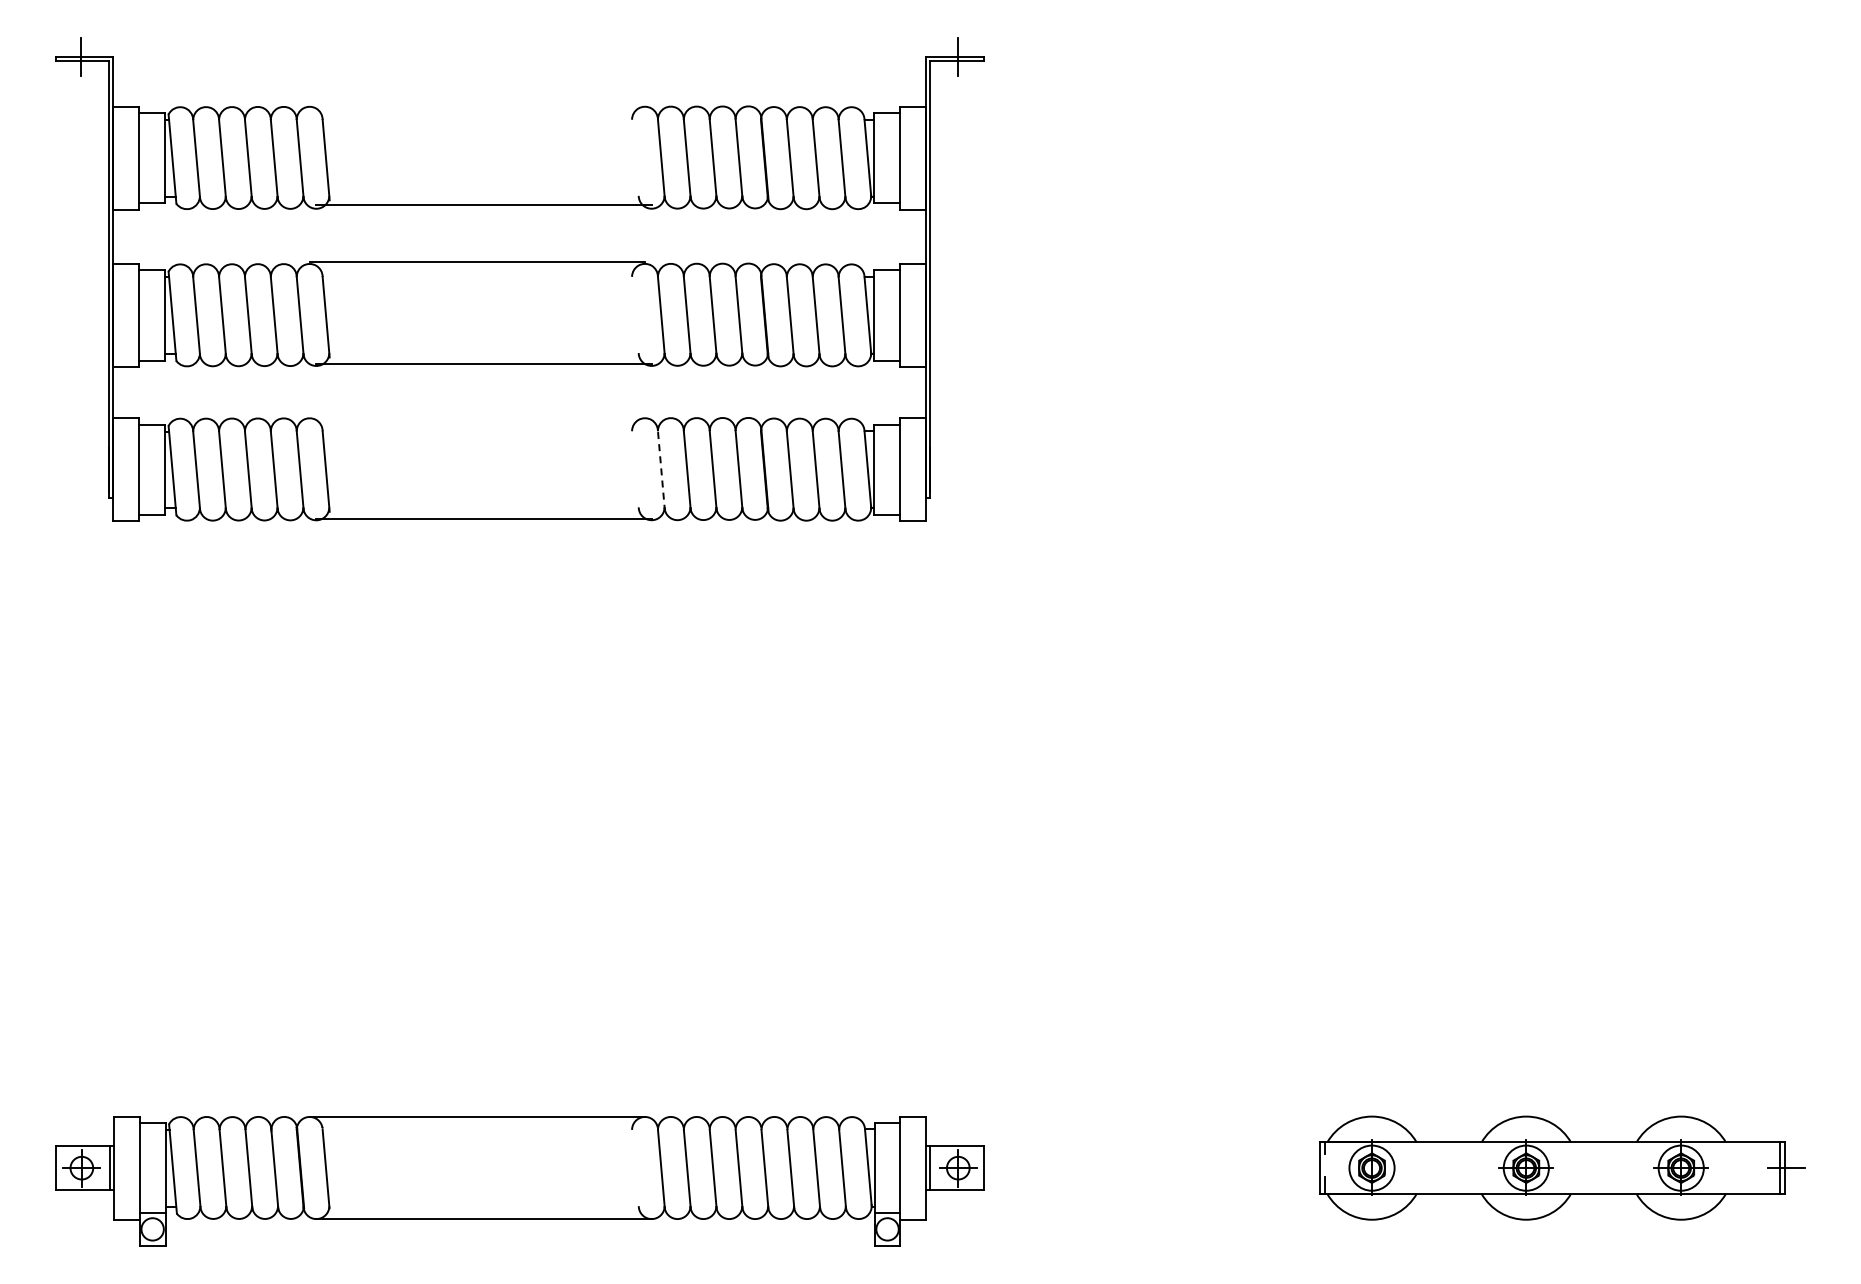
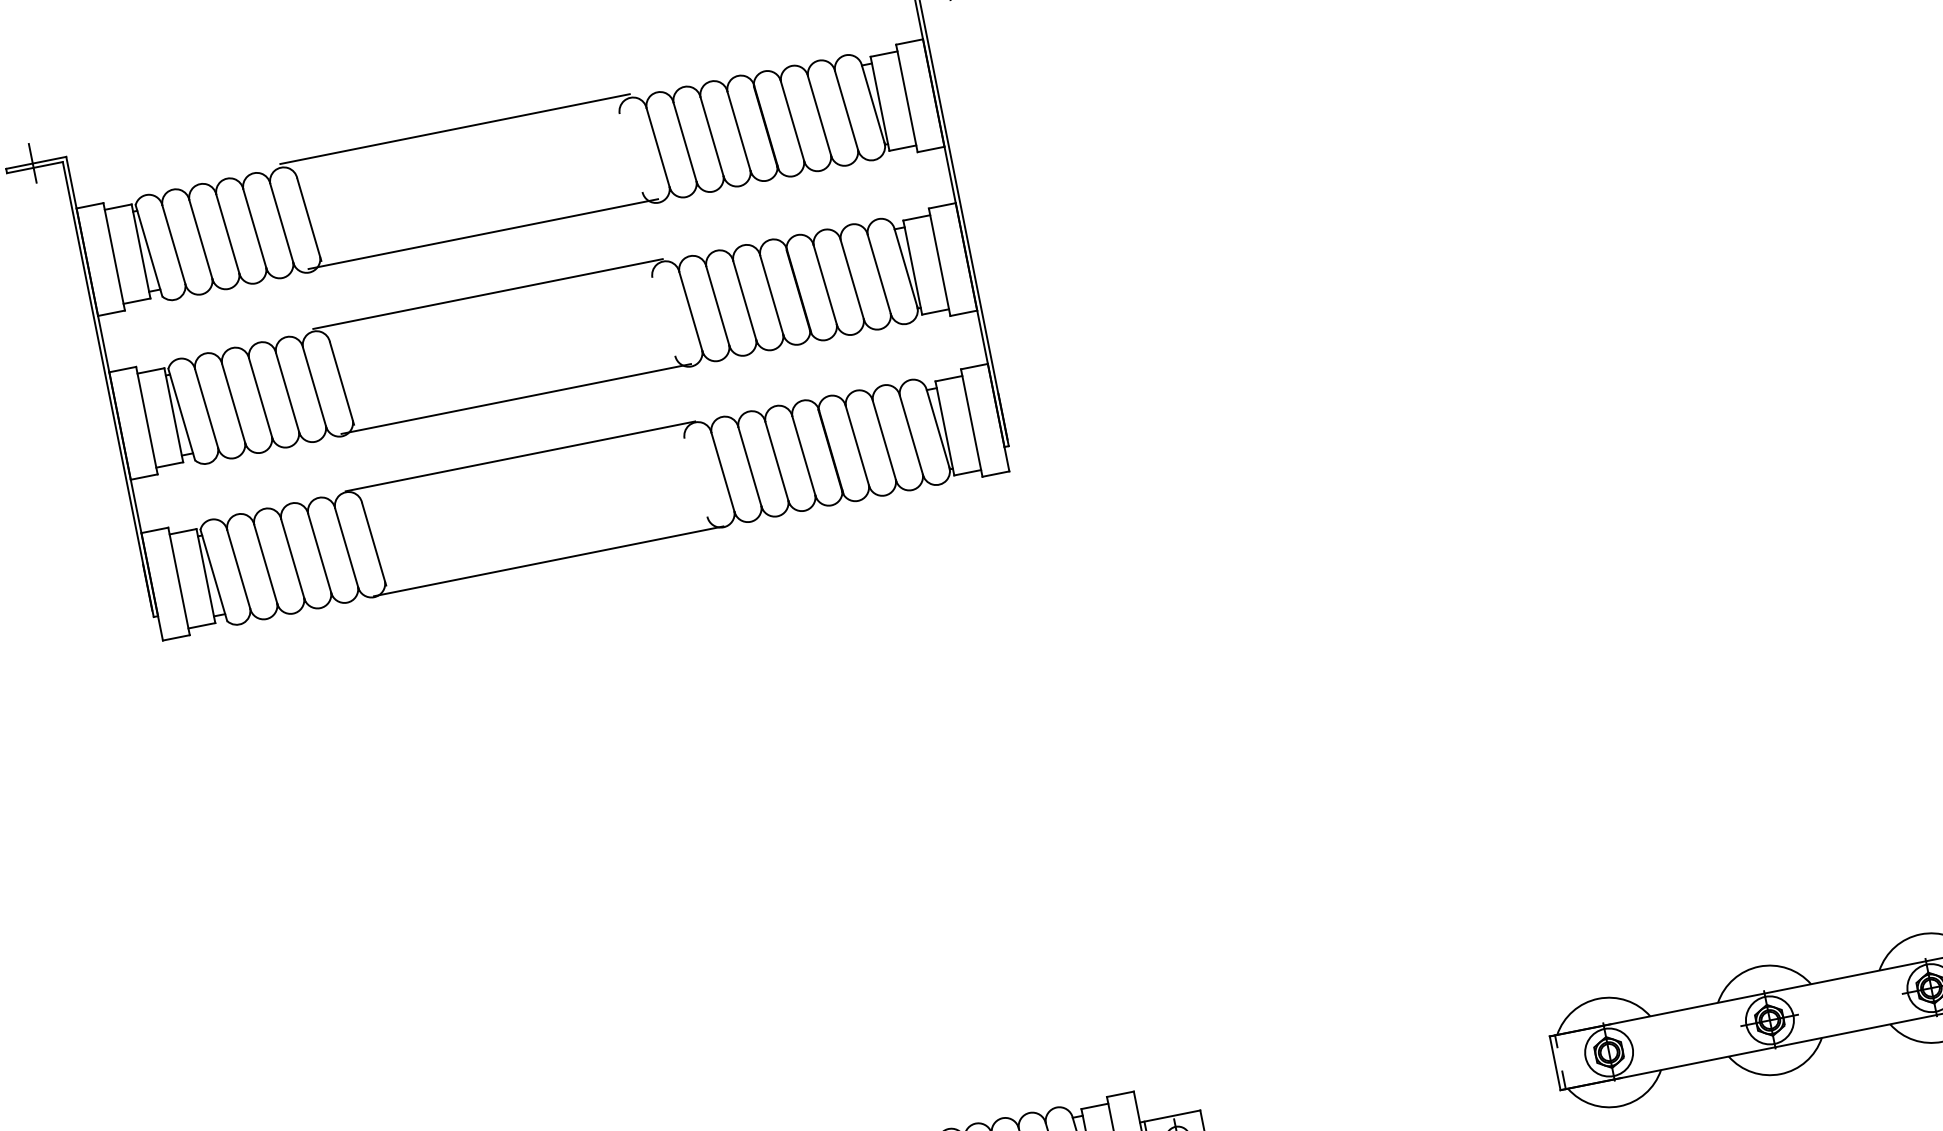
line: (477, 103) -> (455, 129), added
line: (477, 417) -> (520, 456), added
line: (661, 470) -> (723, 473), dashed -> solid

